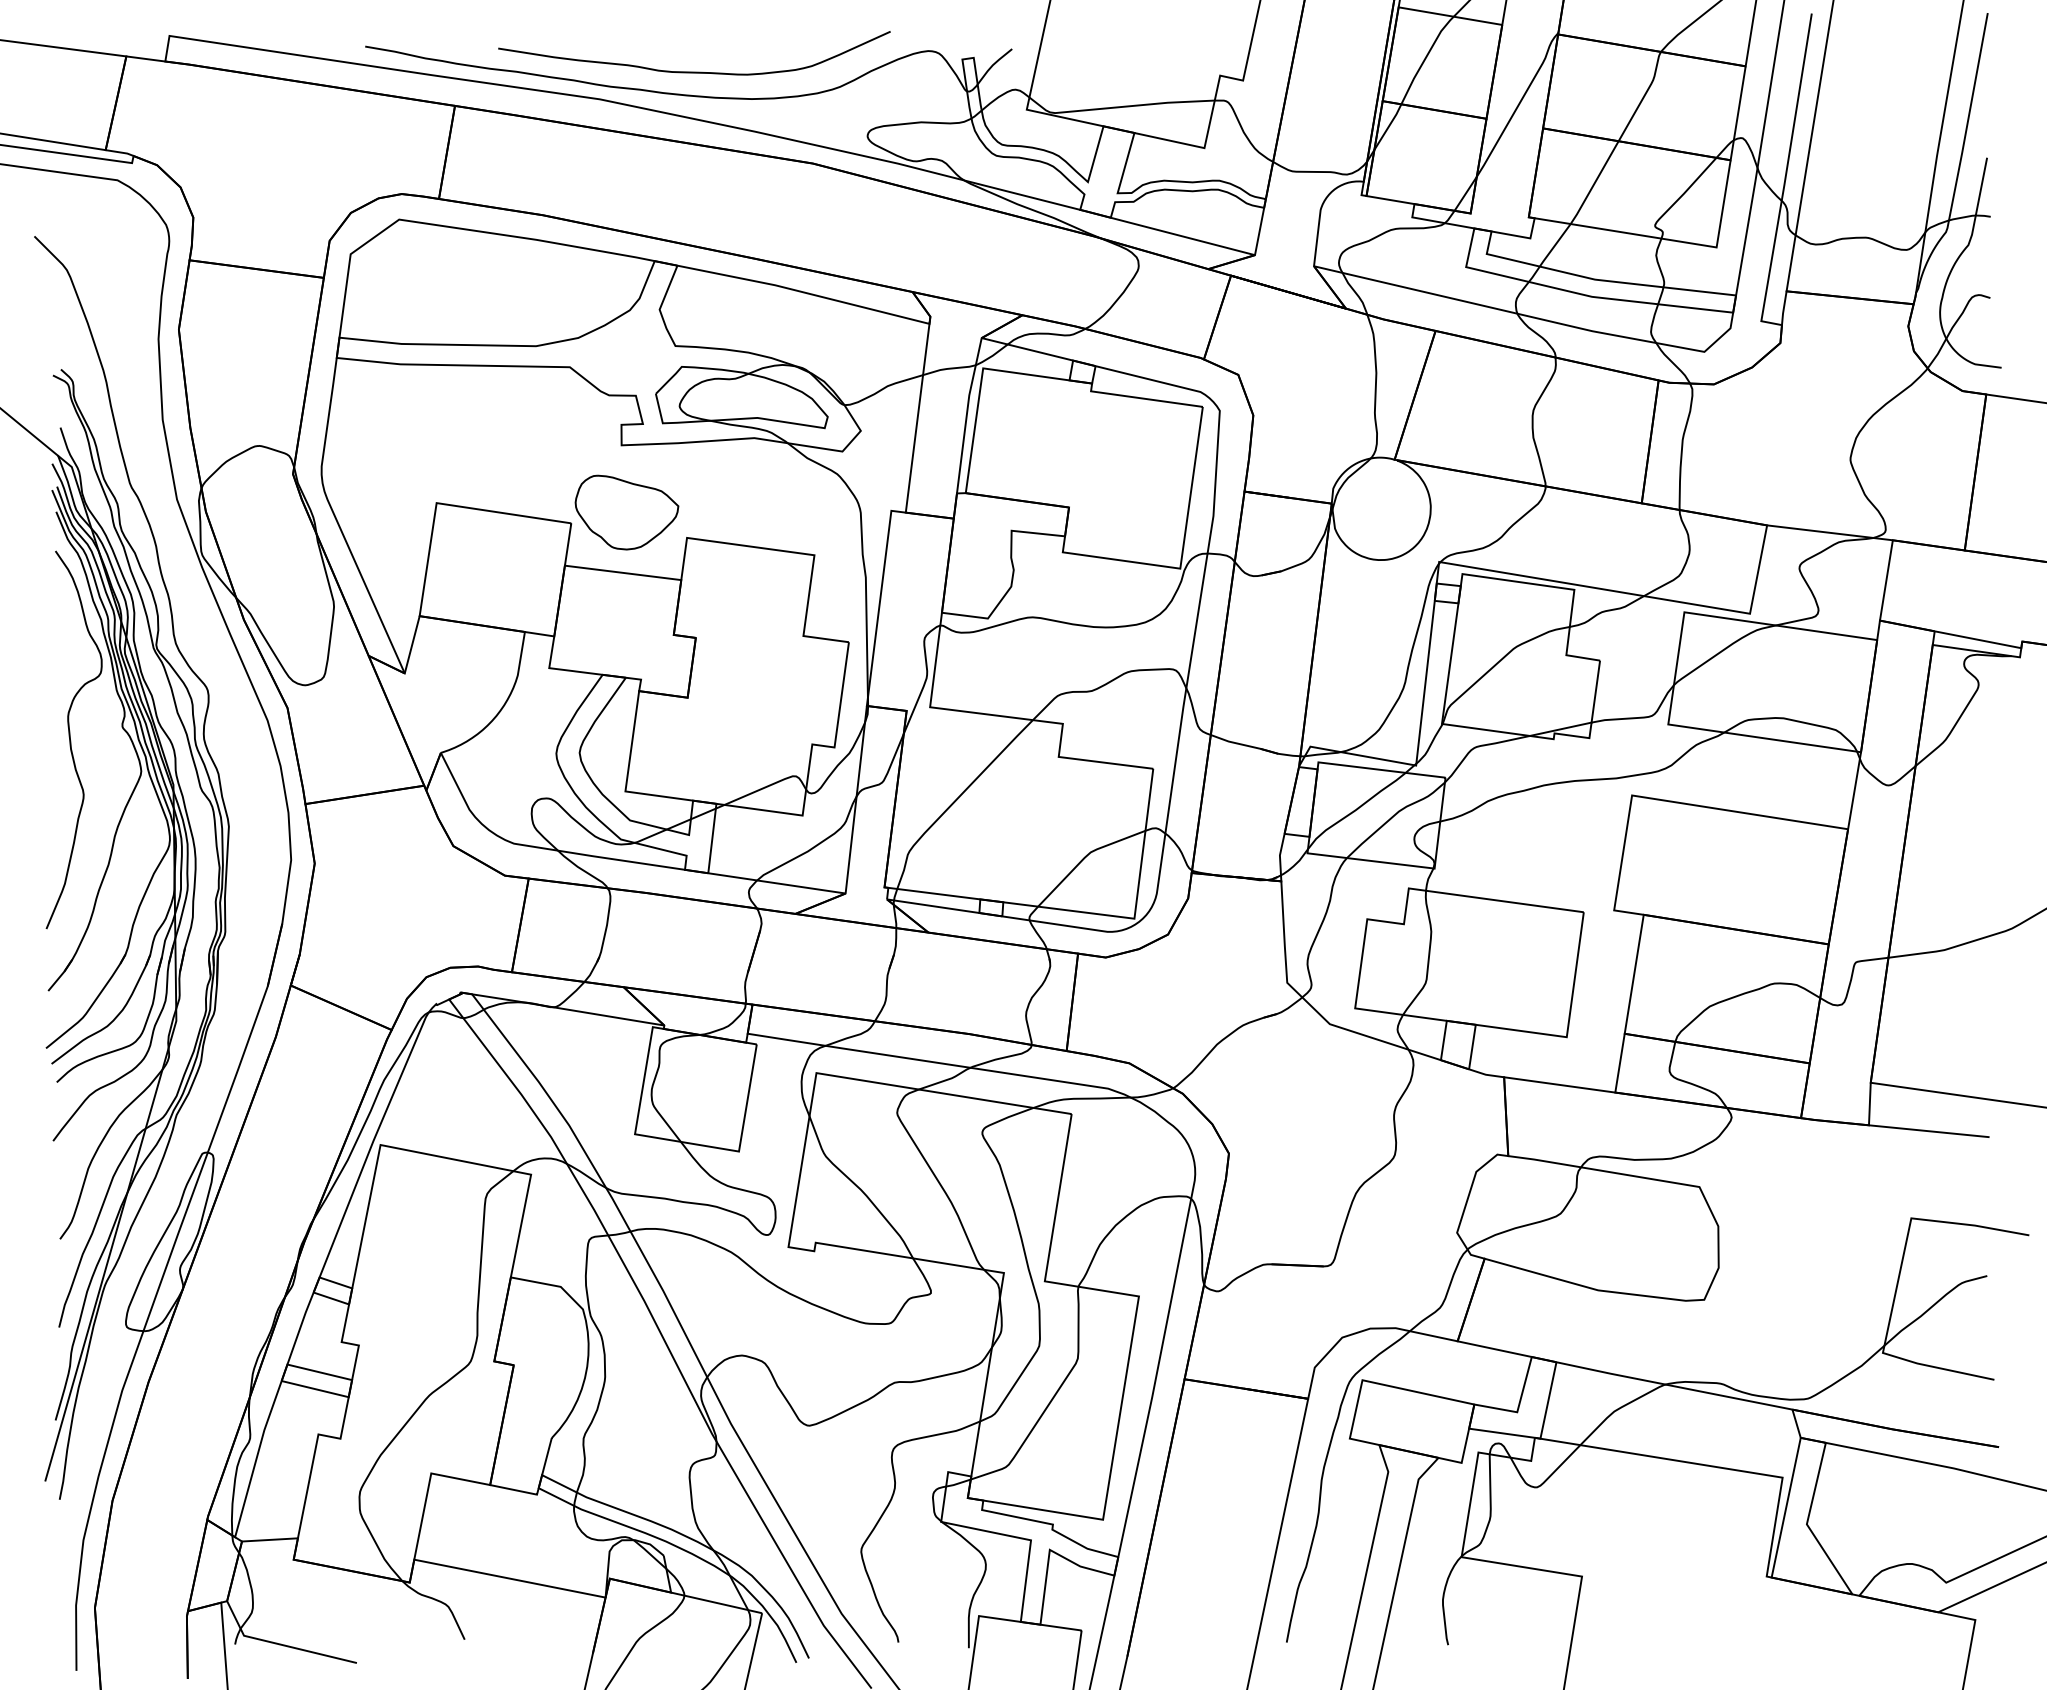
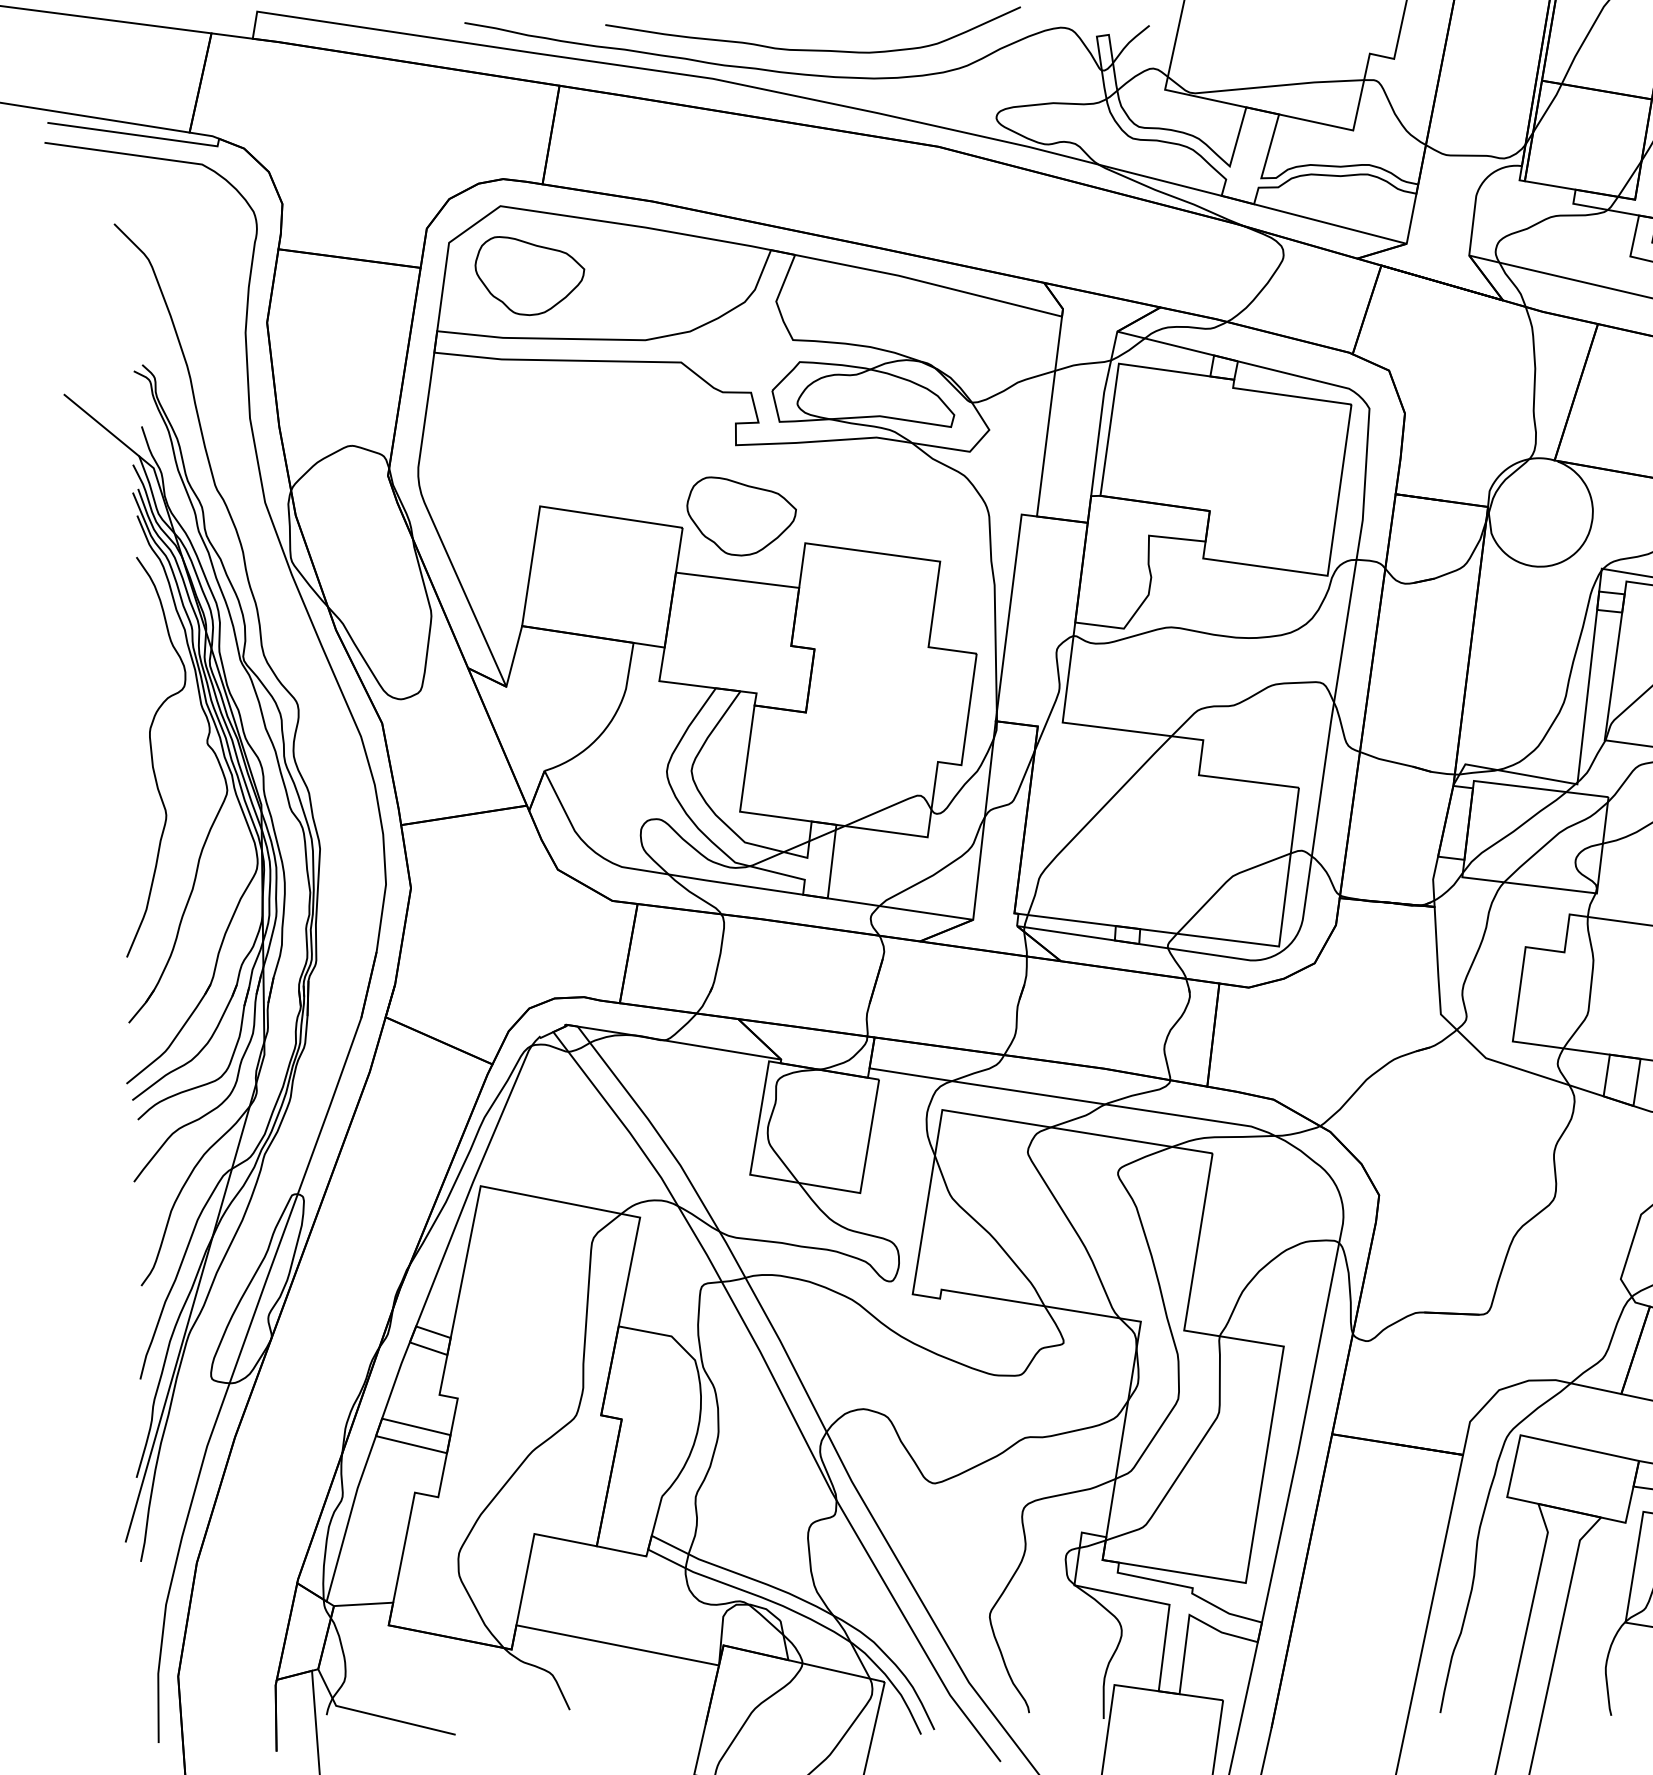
part: (426, 285) -> (529, 275), added

